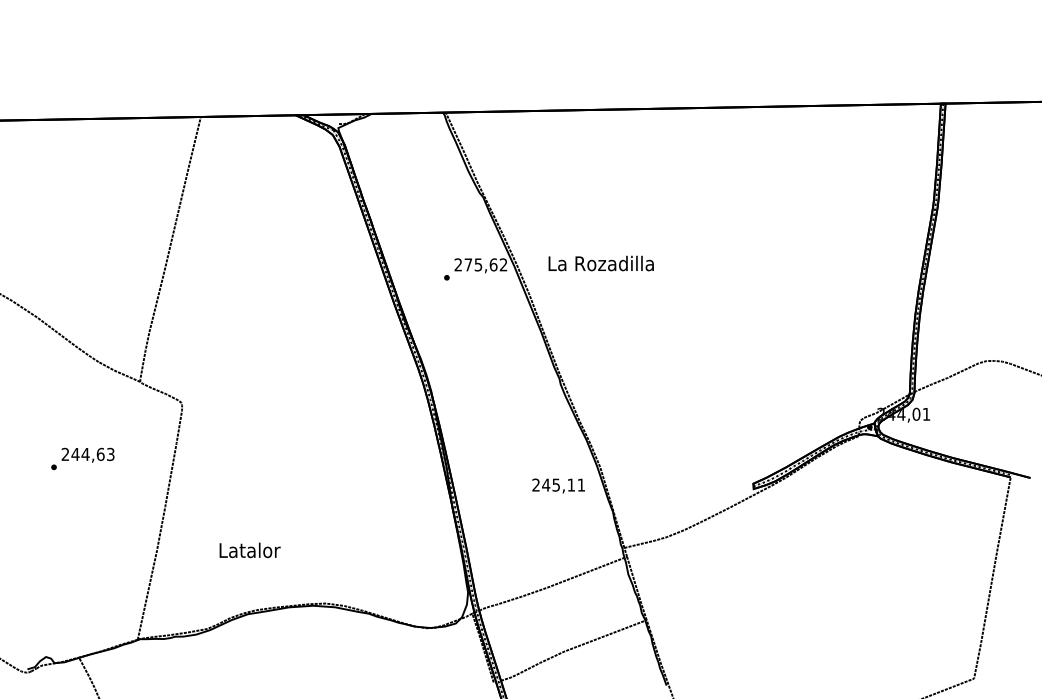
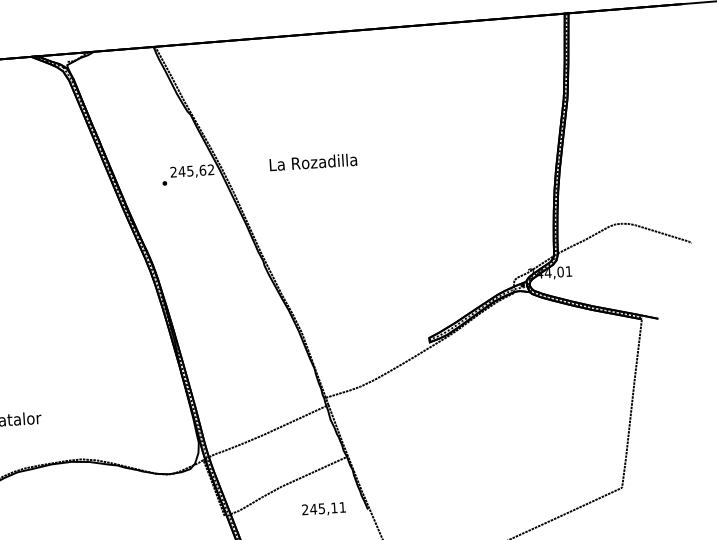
text: (600, 263) -> (312, 162), moved
text: (468, 264) -> (182, 171), 275,62 -> 245,62
text: (558, 485) -> (323, 508), moved

